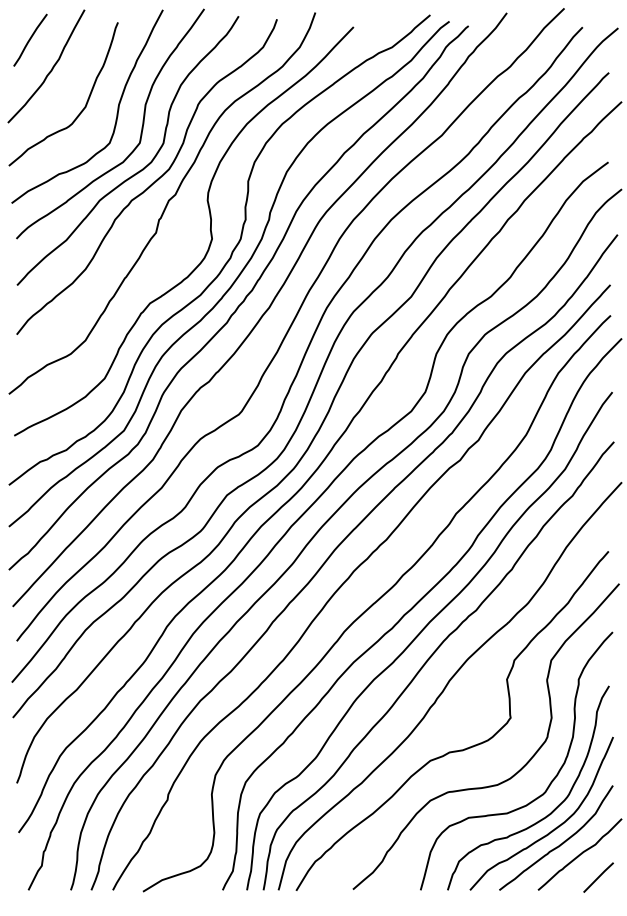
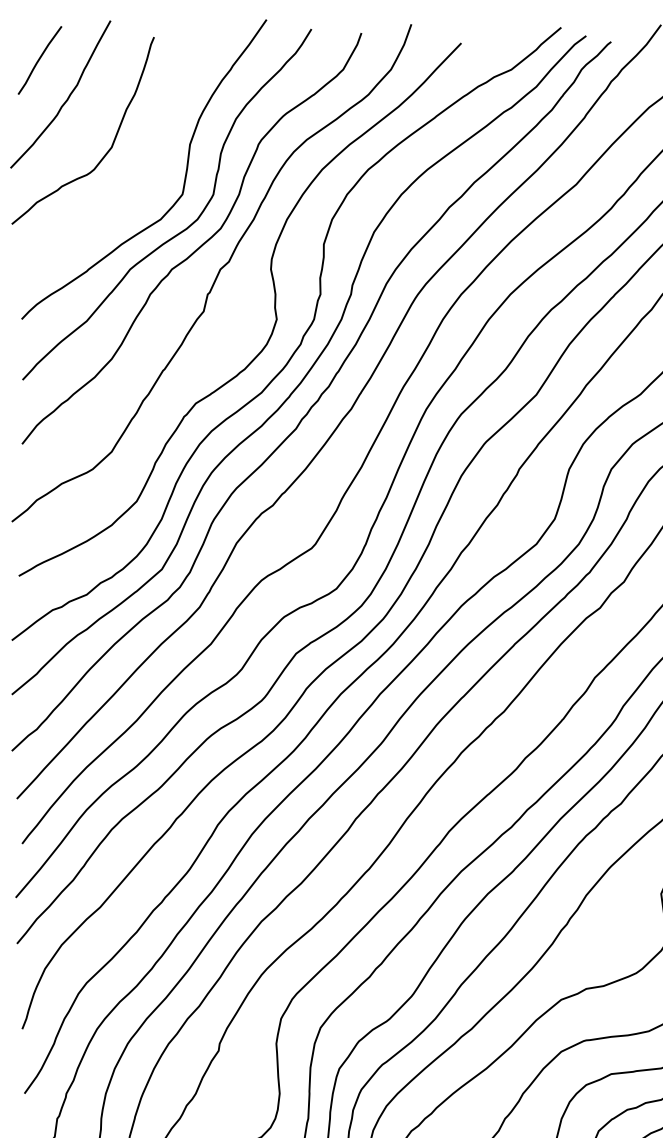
curve: (116, 113) -> (152, 155), removed

